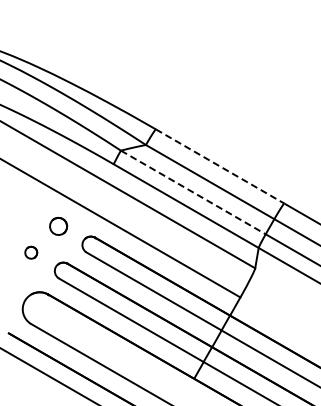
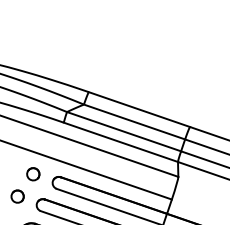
line: (220, 166) -> (139, 109), dashed -> solid
line: (193, 192) -> (124, 131), dashed -> solid
part: (30, 252) -> (17, 196), size x1.43

